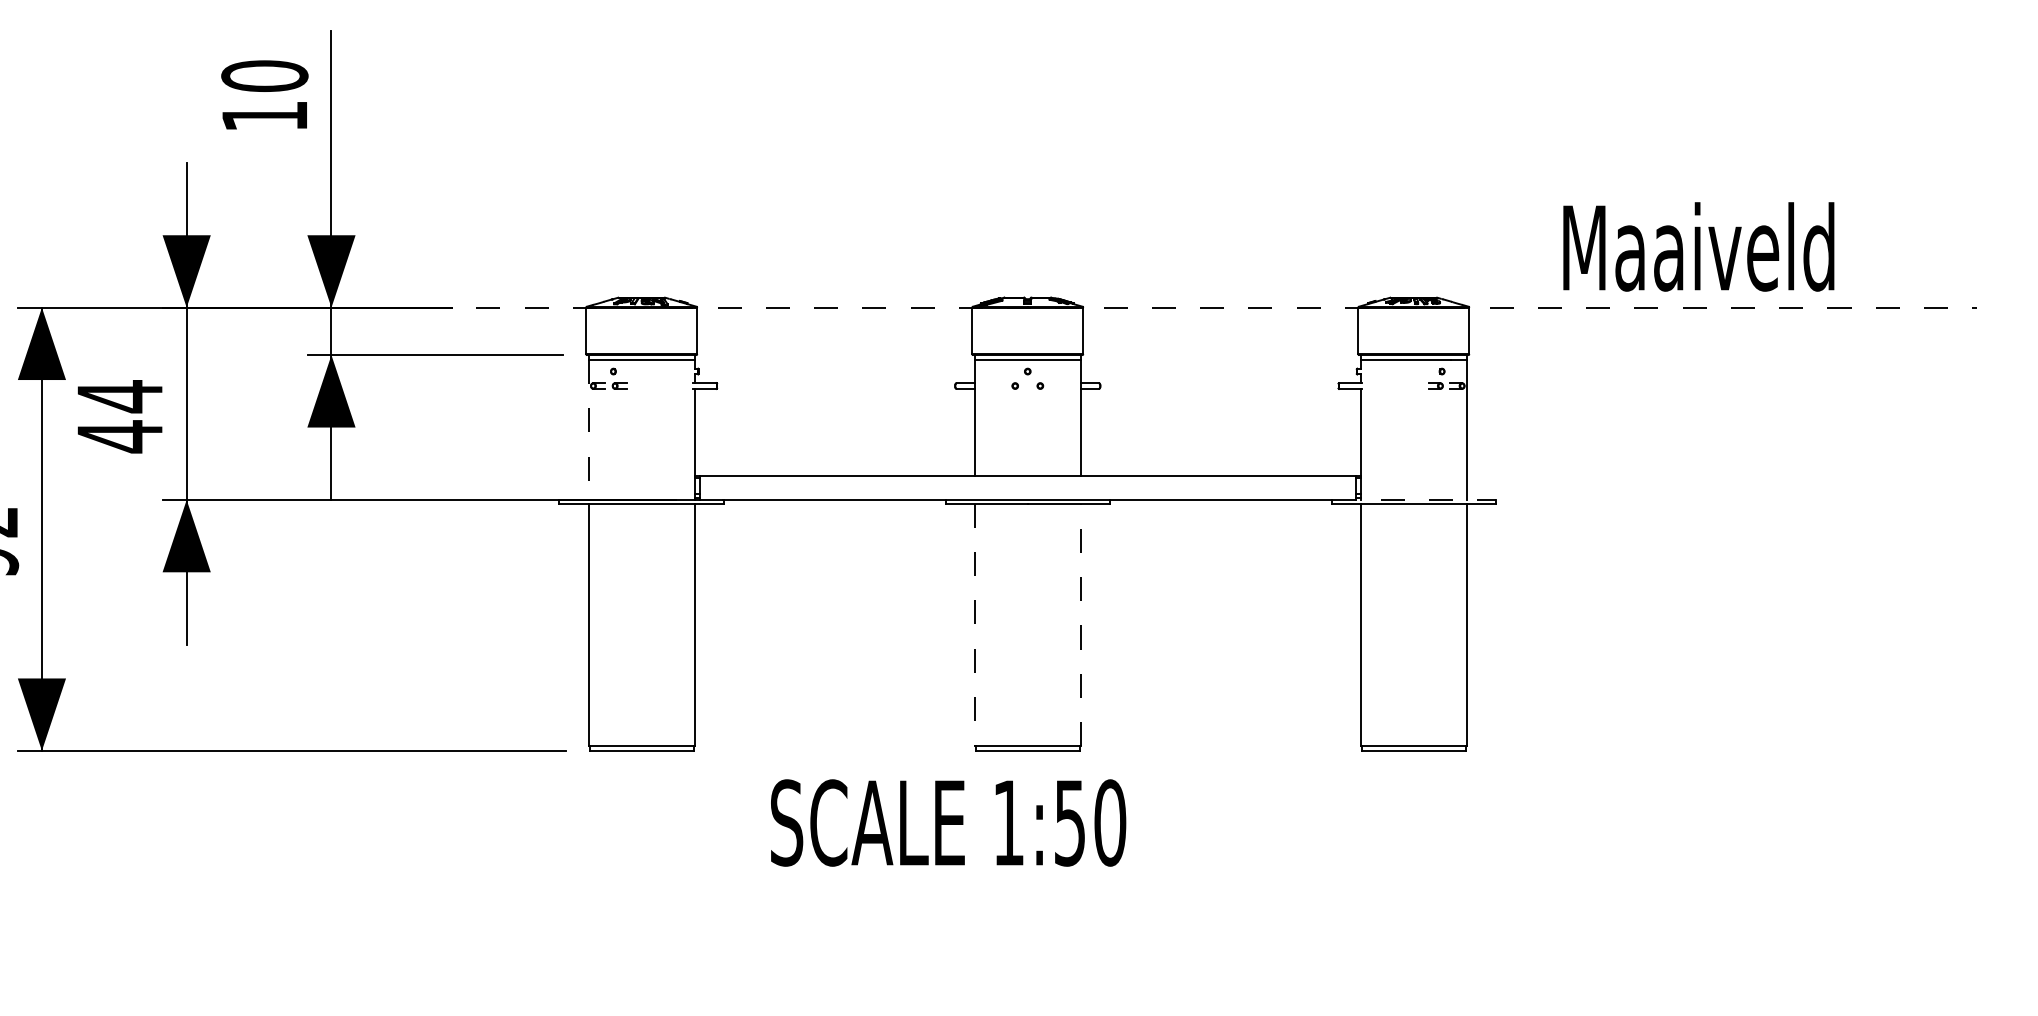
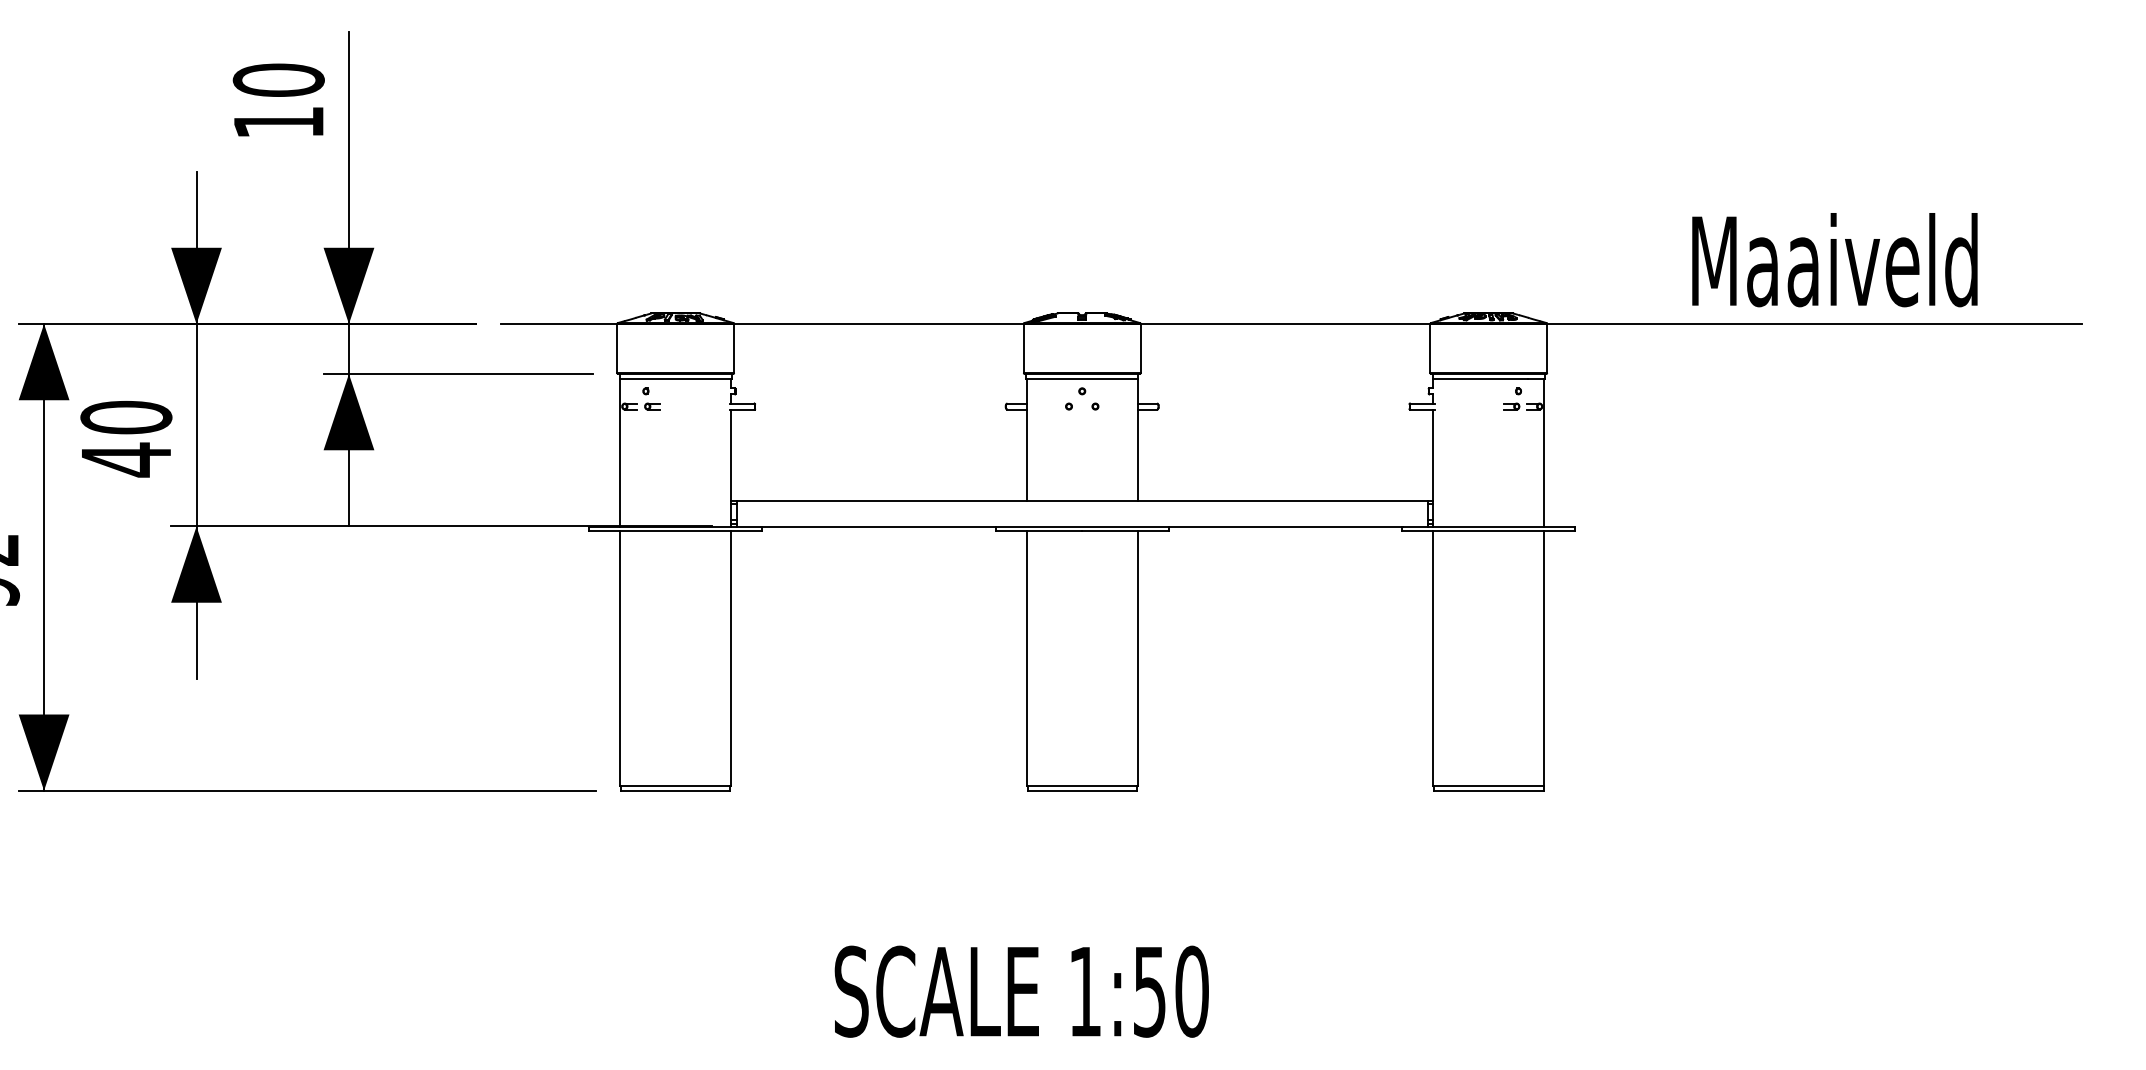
text: (1698, 247) -> (1834, 260), moved
line: (1227, 308) -> (1292, 324), dashed -> solid
text: (120, 396) -> (126, 417), 44 -> 40
line: (589, 429) -> (620, 452), dashed -> solid
line: (1414, 499) -> (1489, 526), dashed -> solid
line: (974, 625) -> (1026, 658), dashed -> solid
line: (1080, 625) -> (1137, 658), dashed -> solid
text: (948, 822) -> (1021, 991), moved

